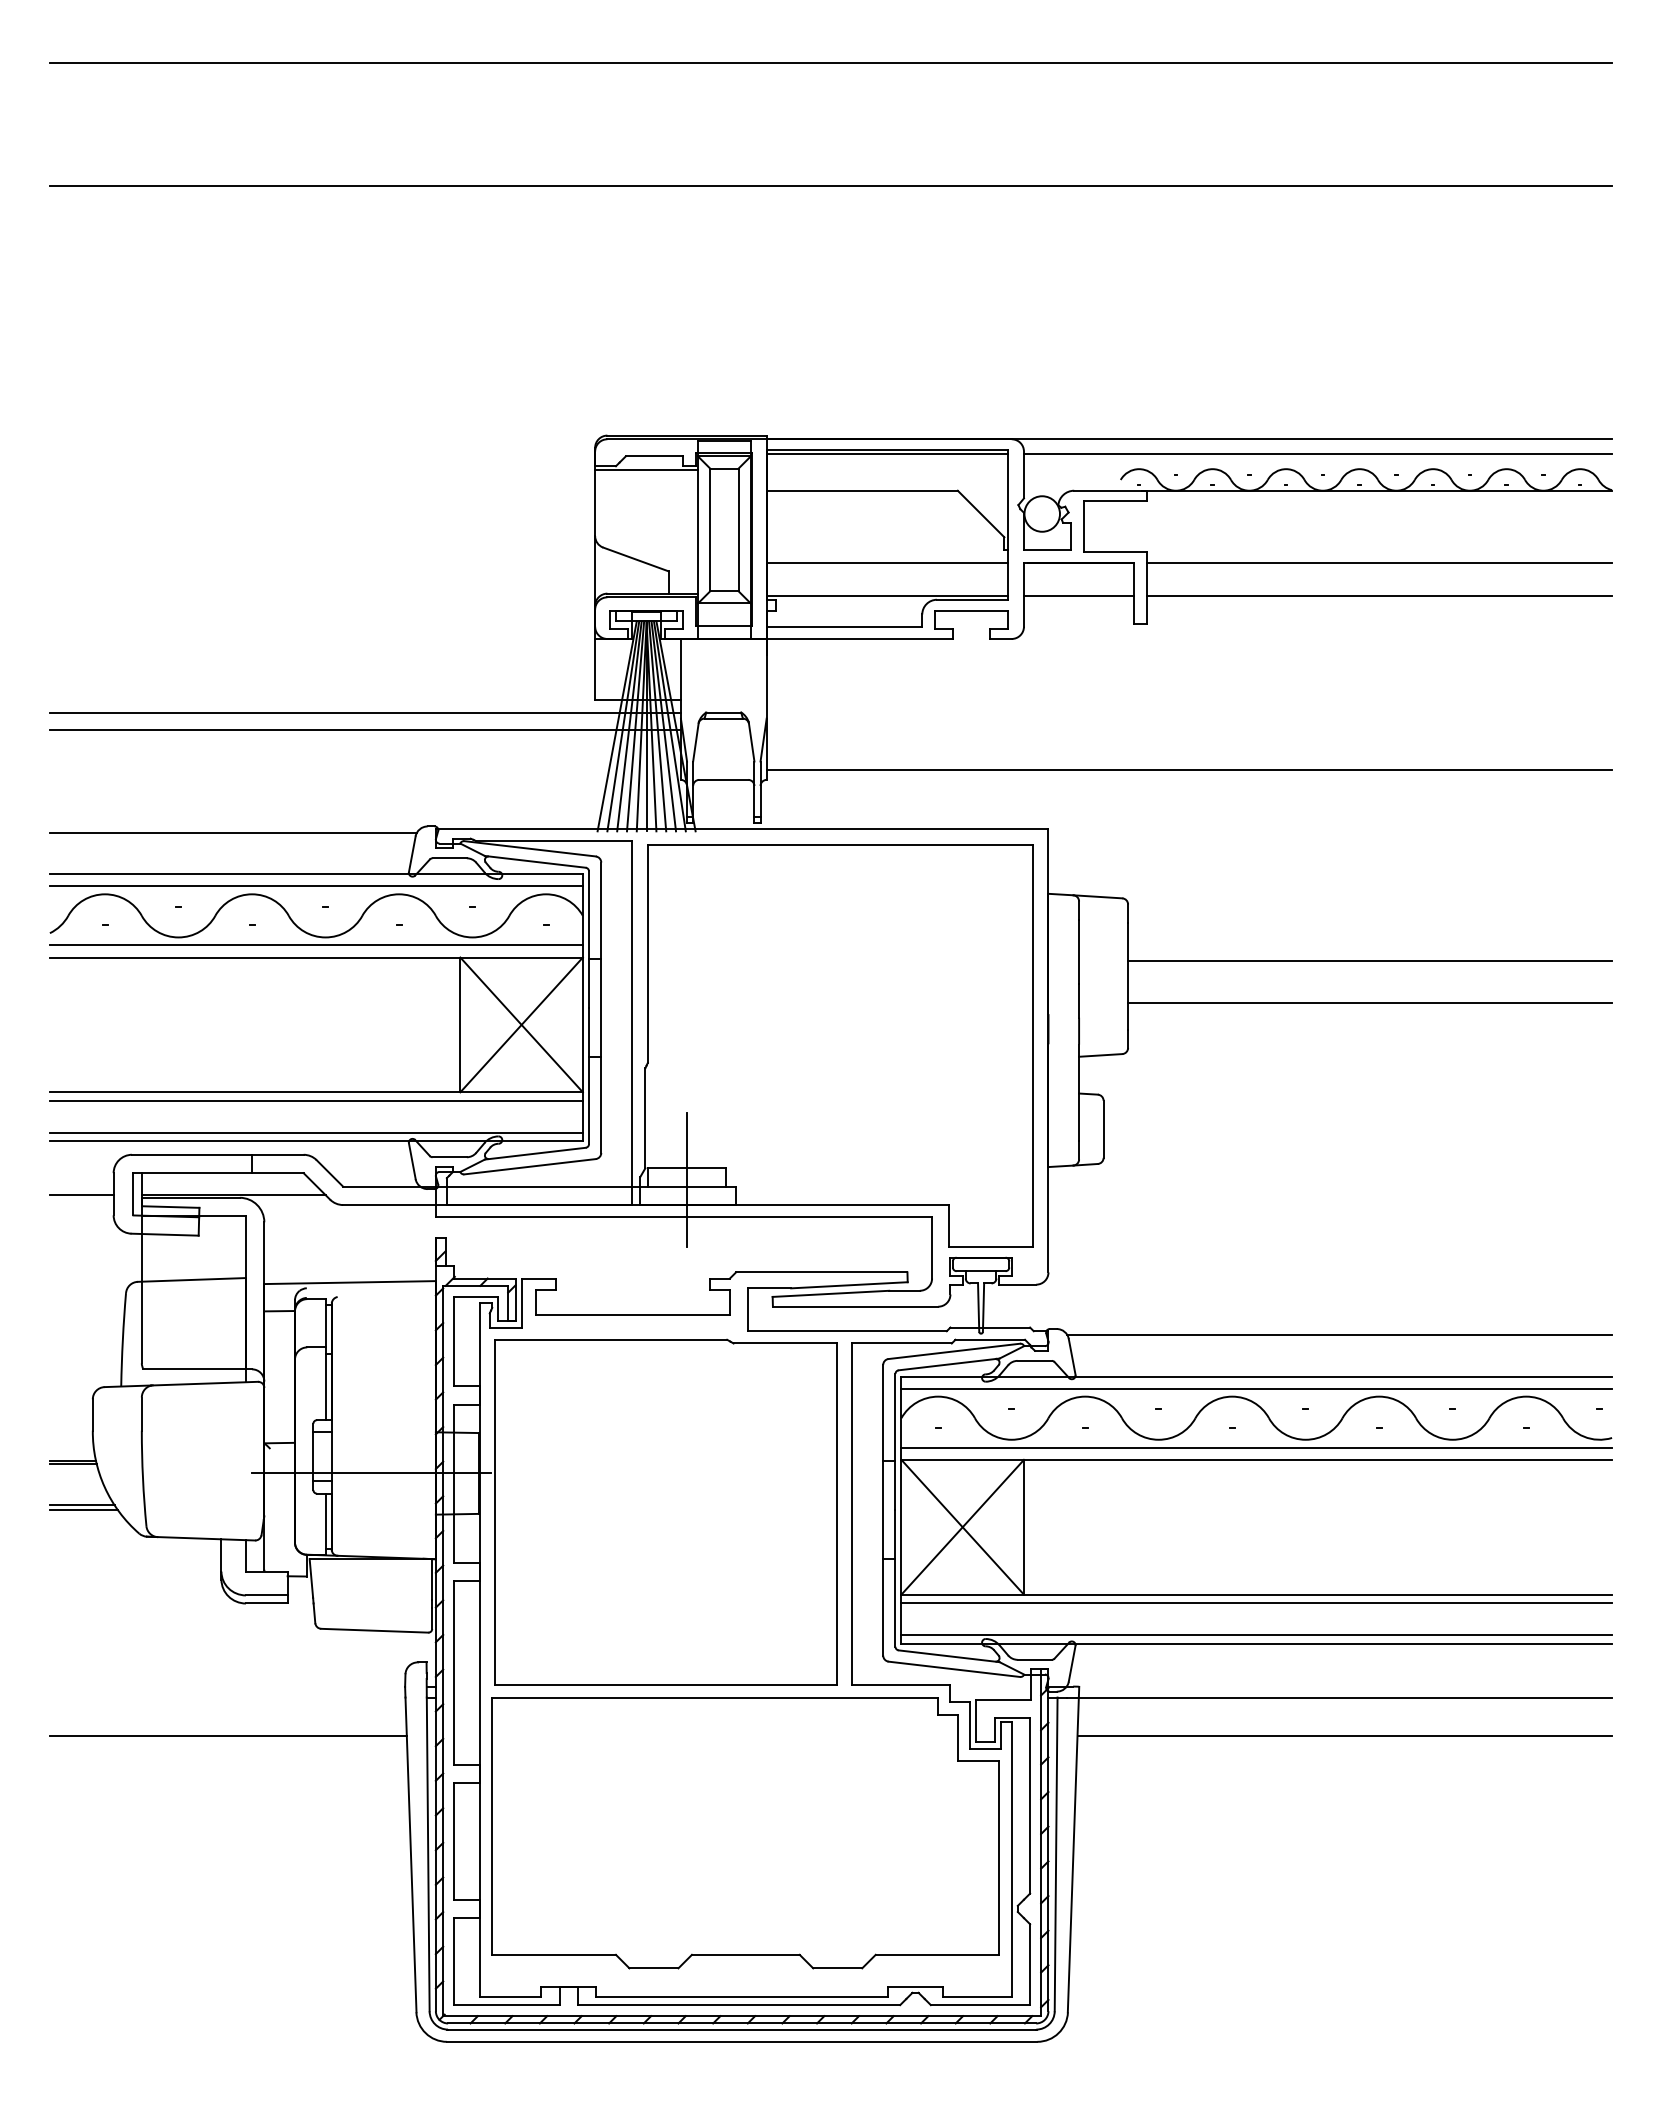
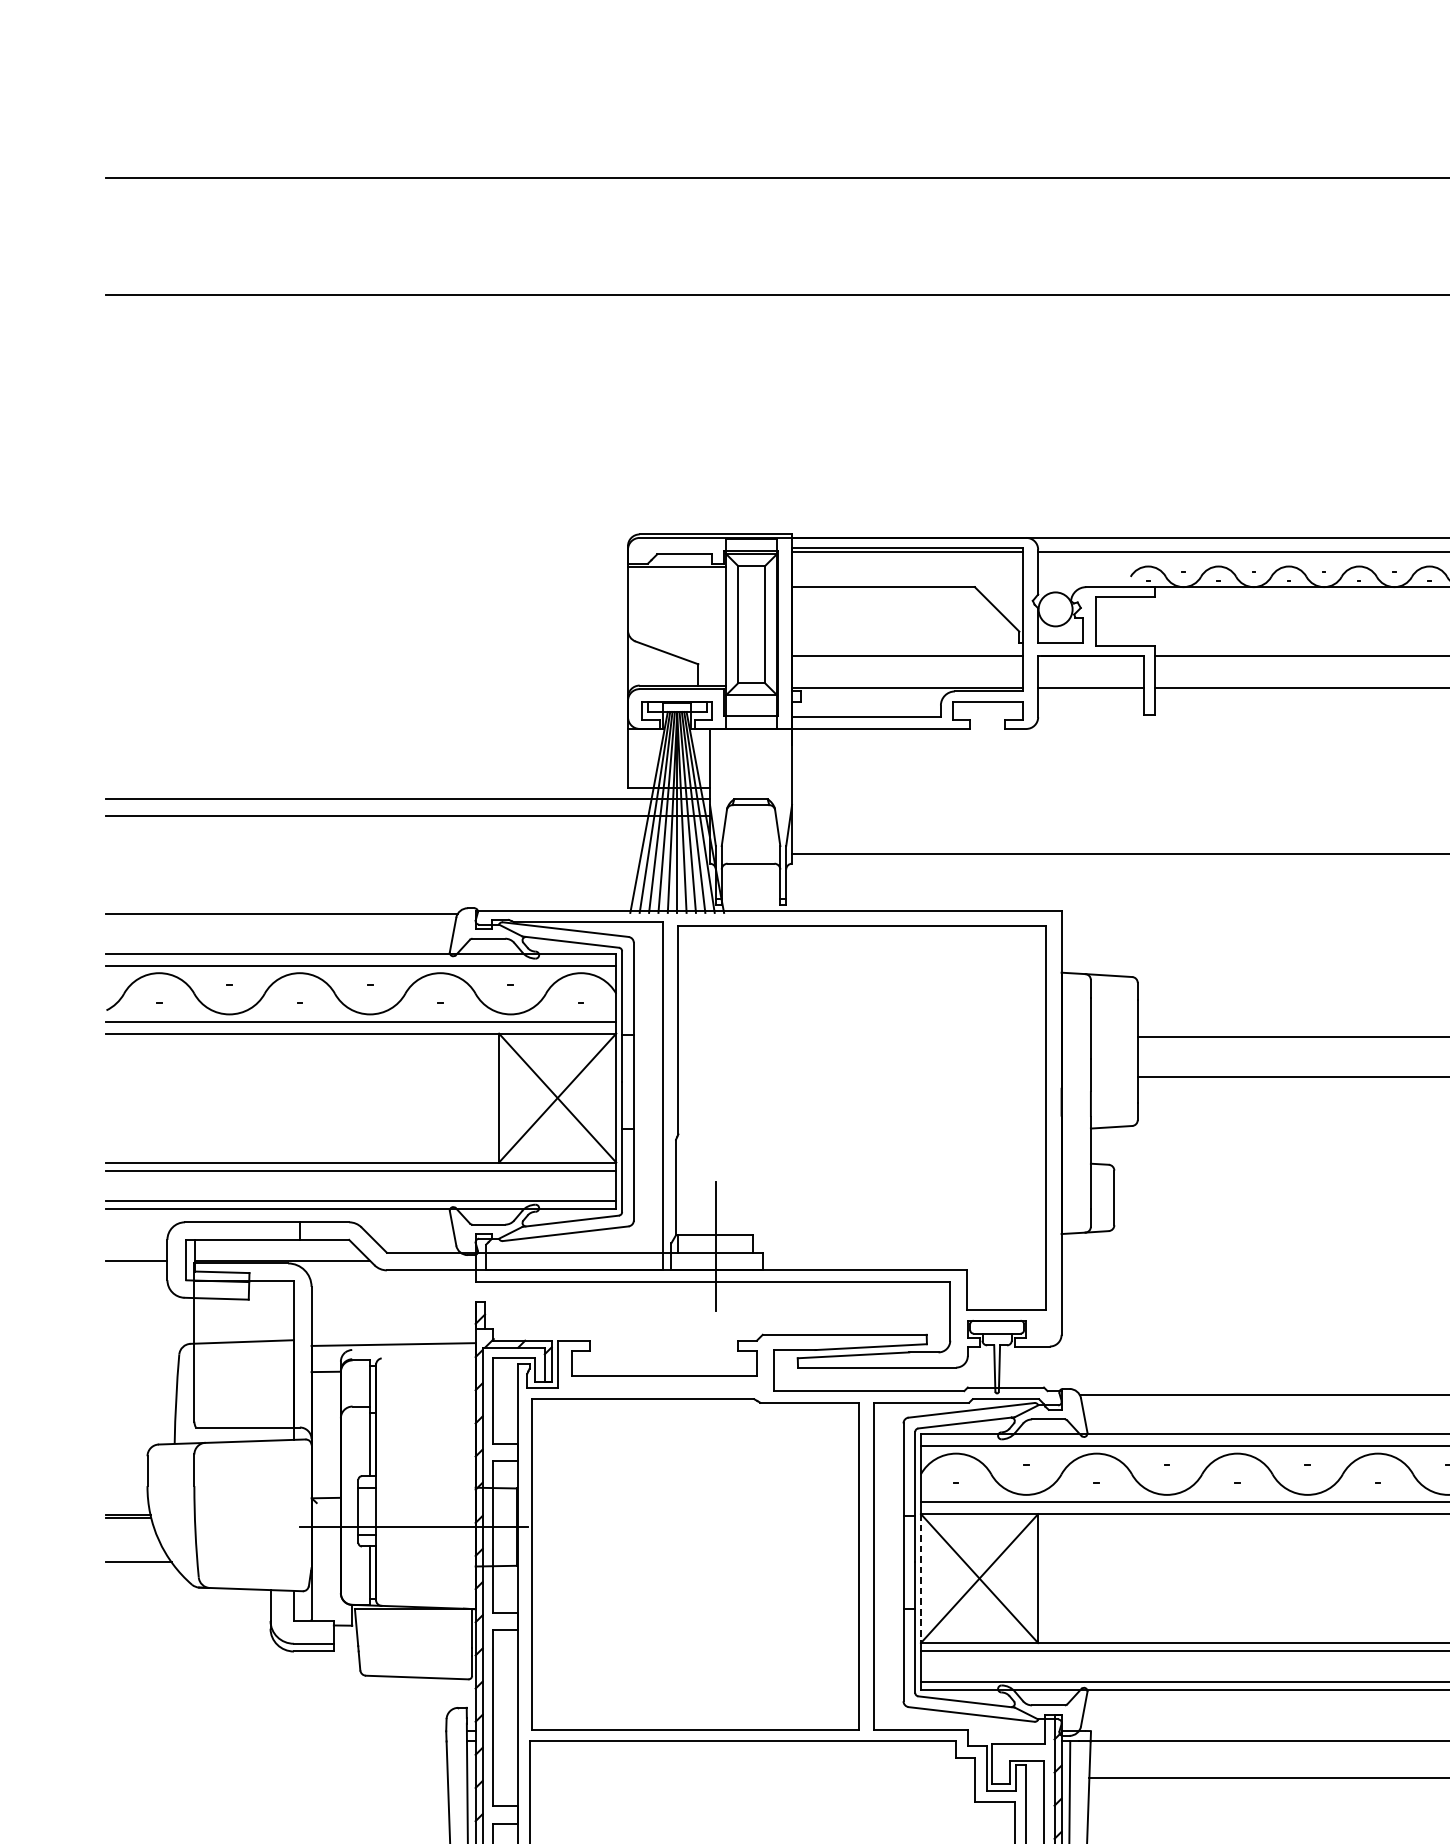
line: (81, 1505) -> (136, 1557), removed
line: (901, 1527) -> (921, 1578), solid -> dashed
line: (227, 1735) -> (276, 1777), removed

